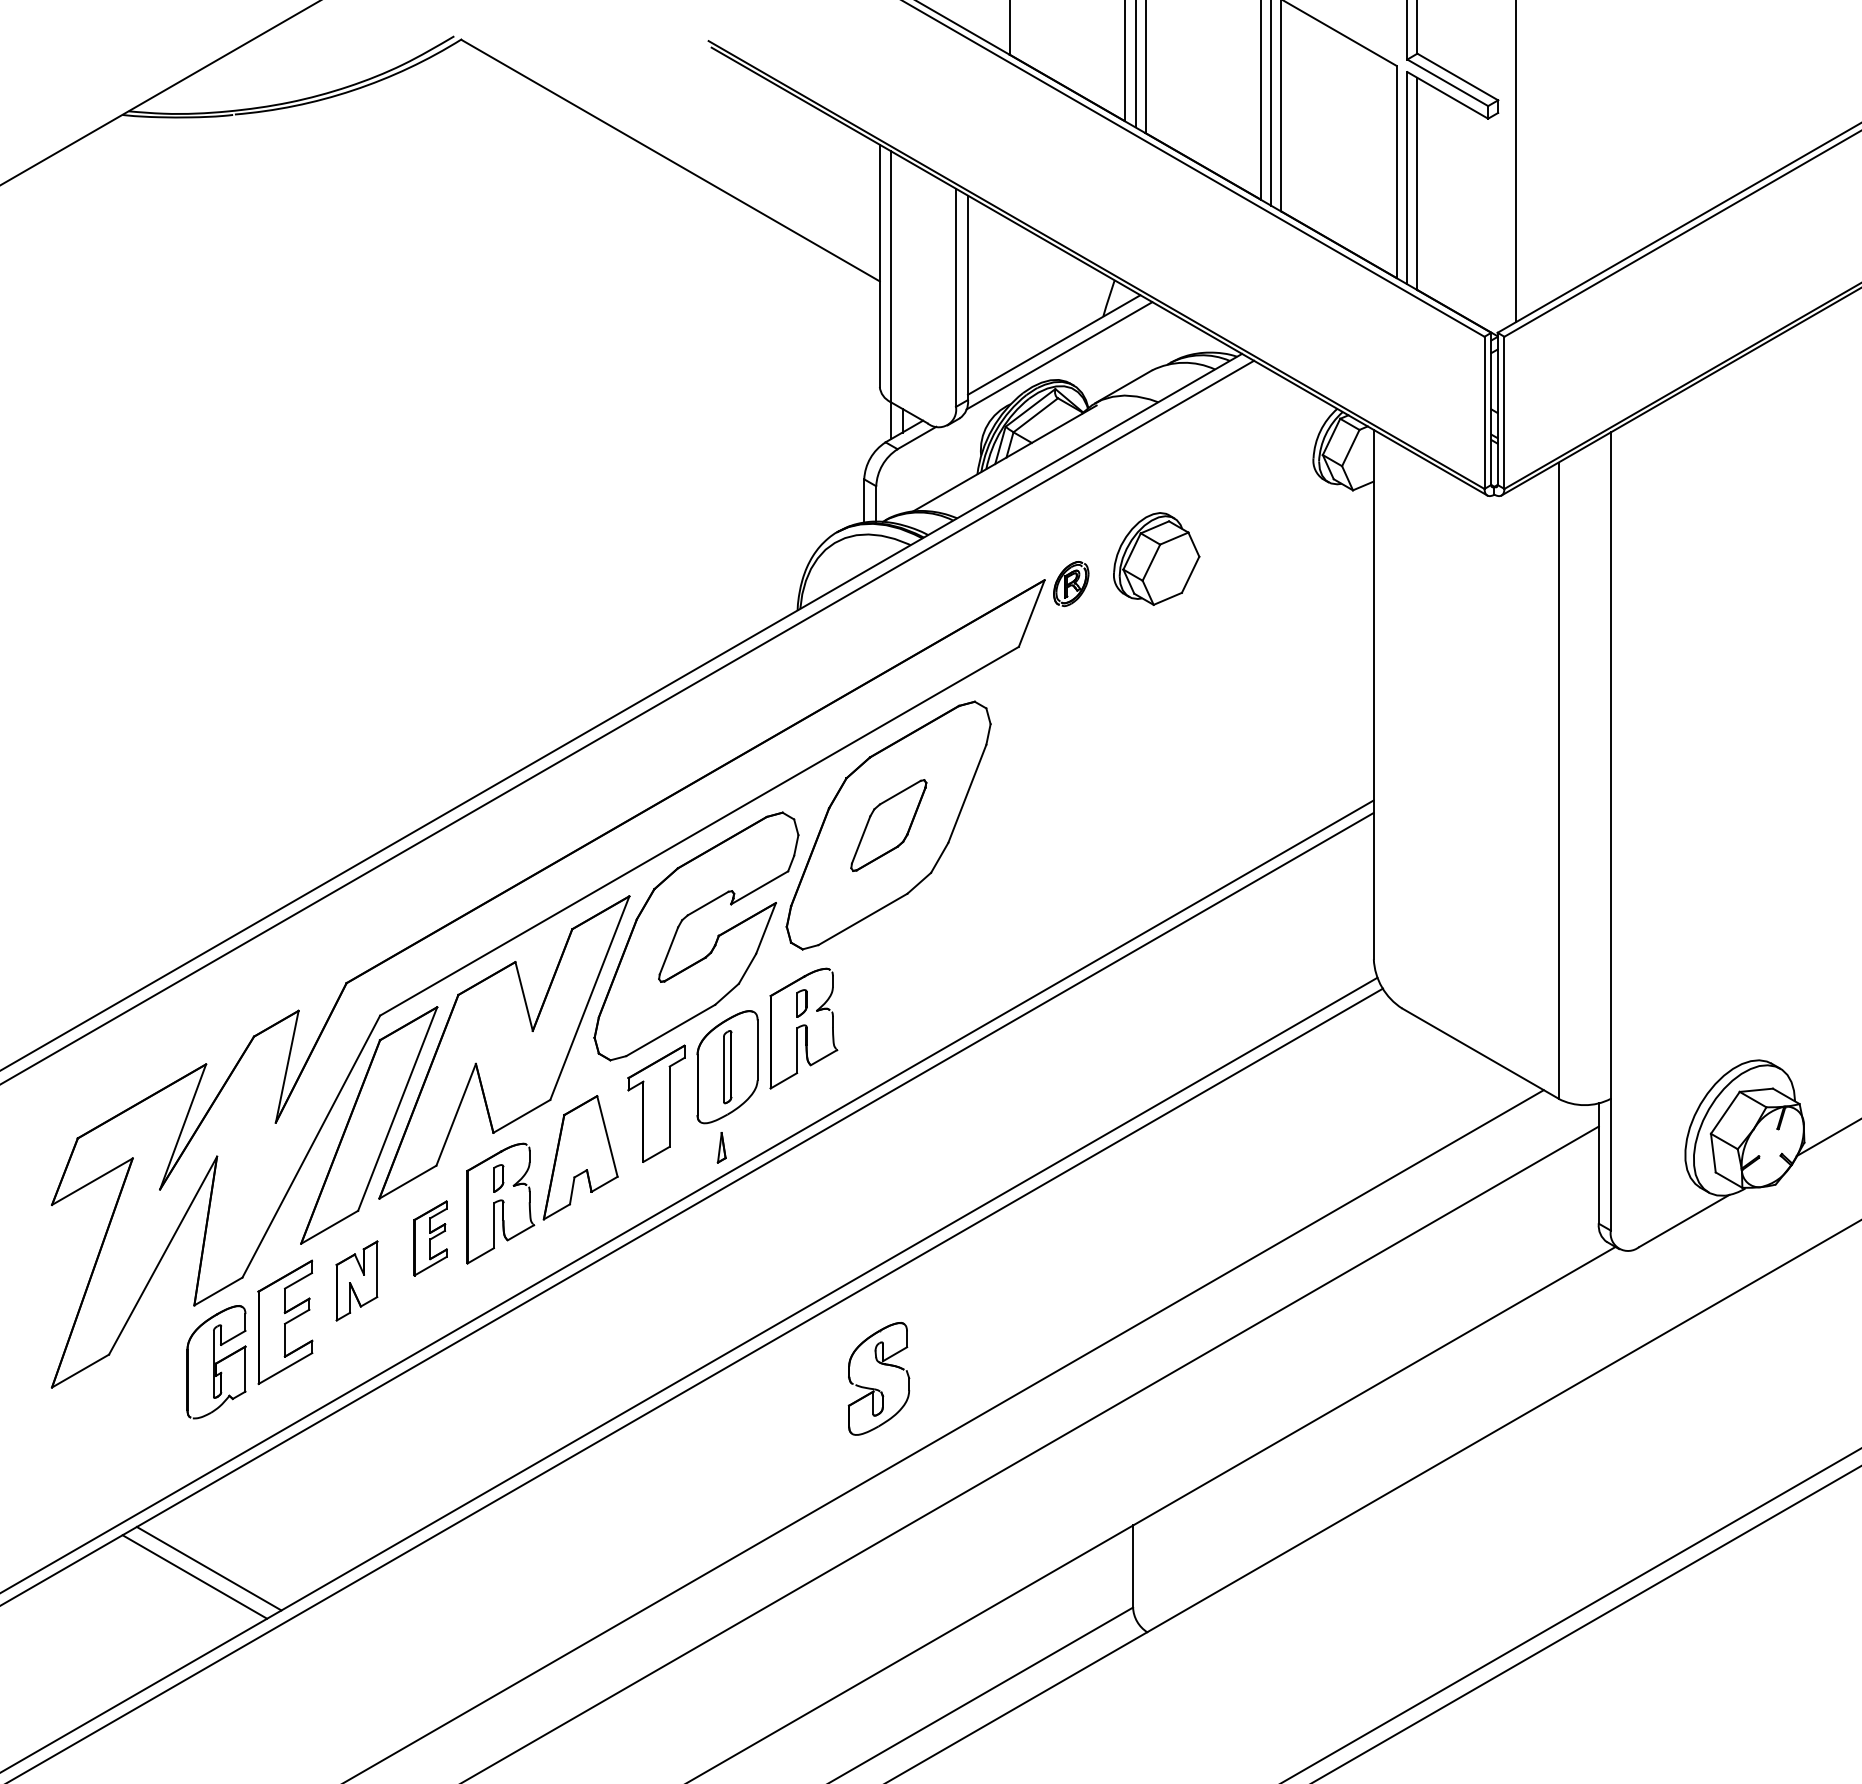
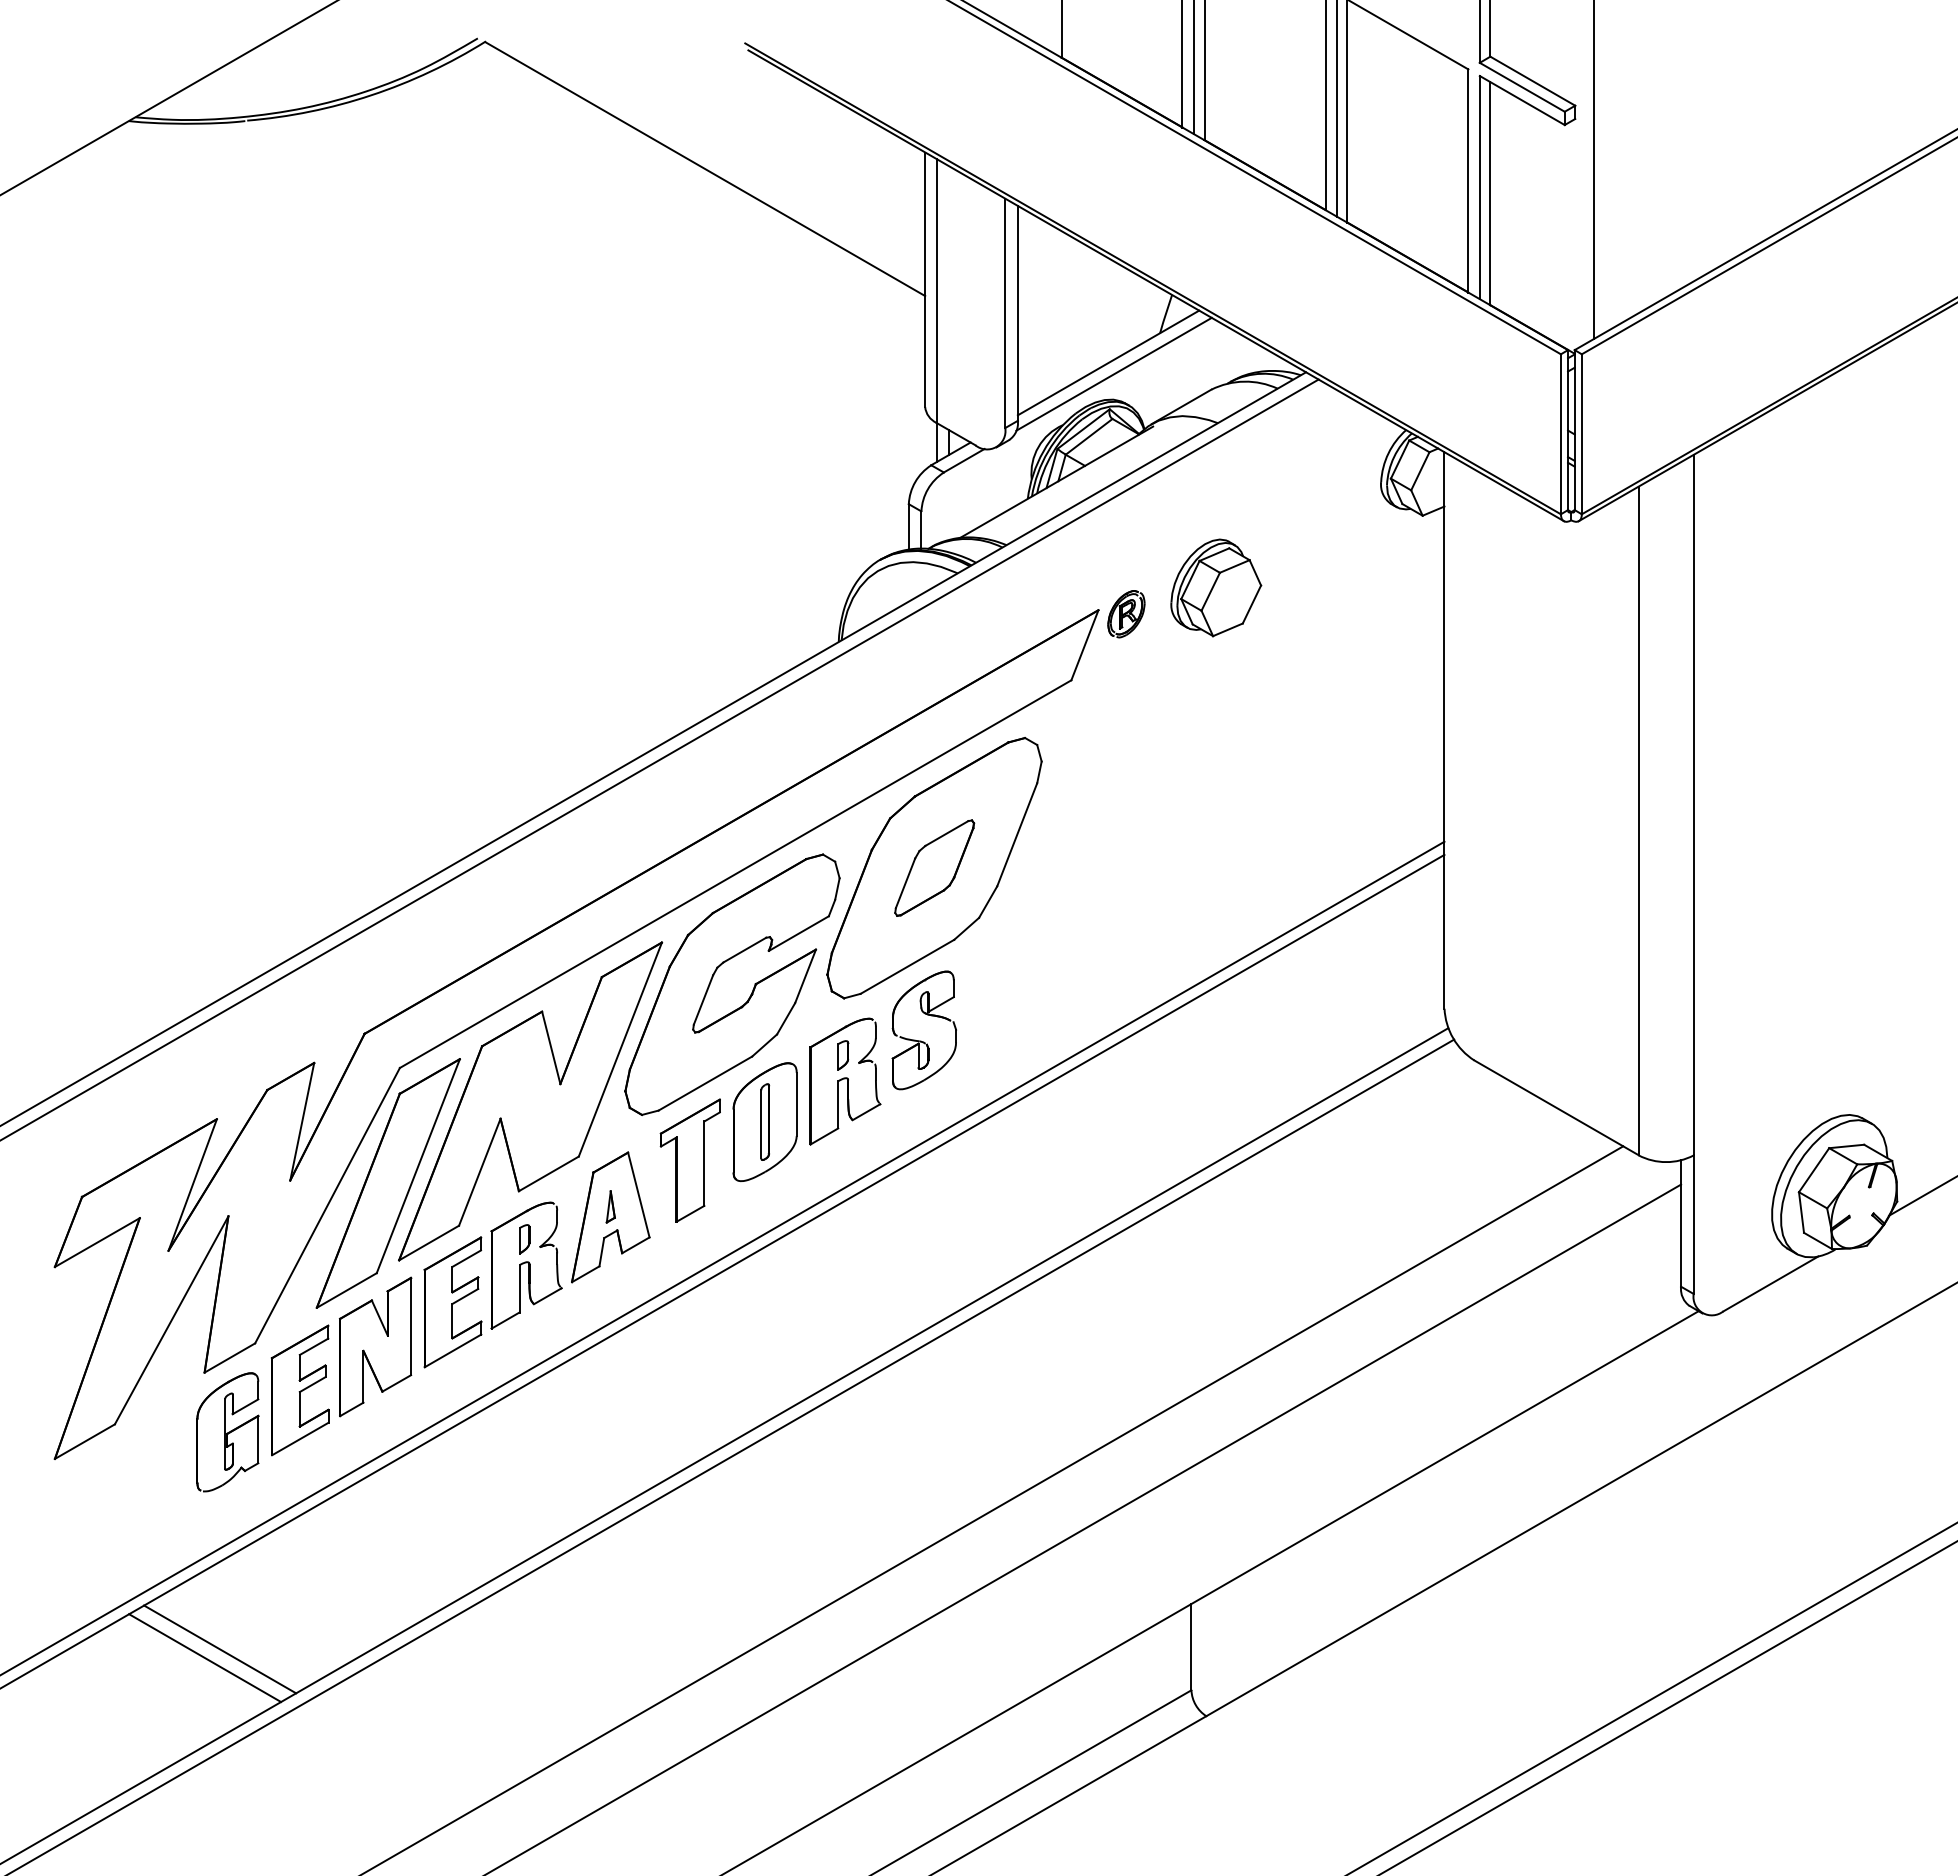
part: (721, 1147) -> (610, 1206), moved
part: (430, 1238) -> (452, 1302), size x1.67
part: (356, 1280) -> (375, 1346), size x1.67
part: (876, 1388) -> (921, 1040), moved

